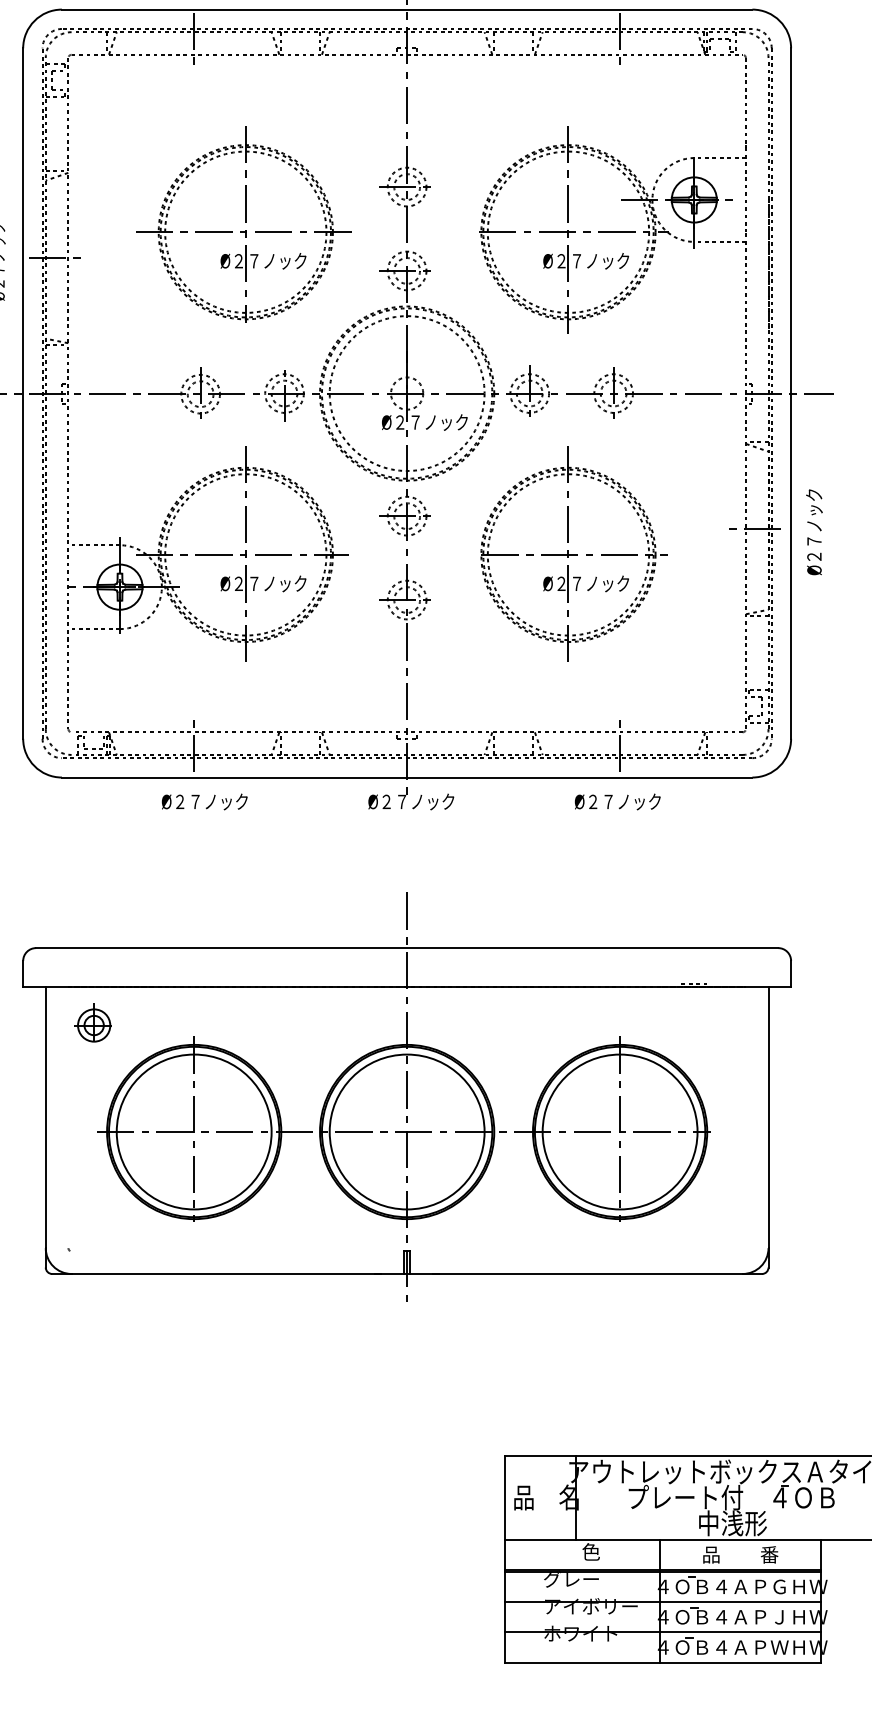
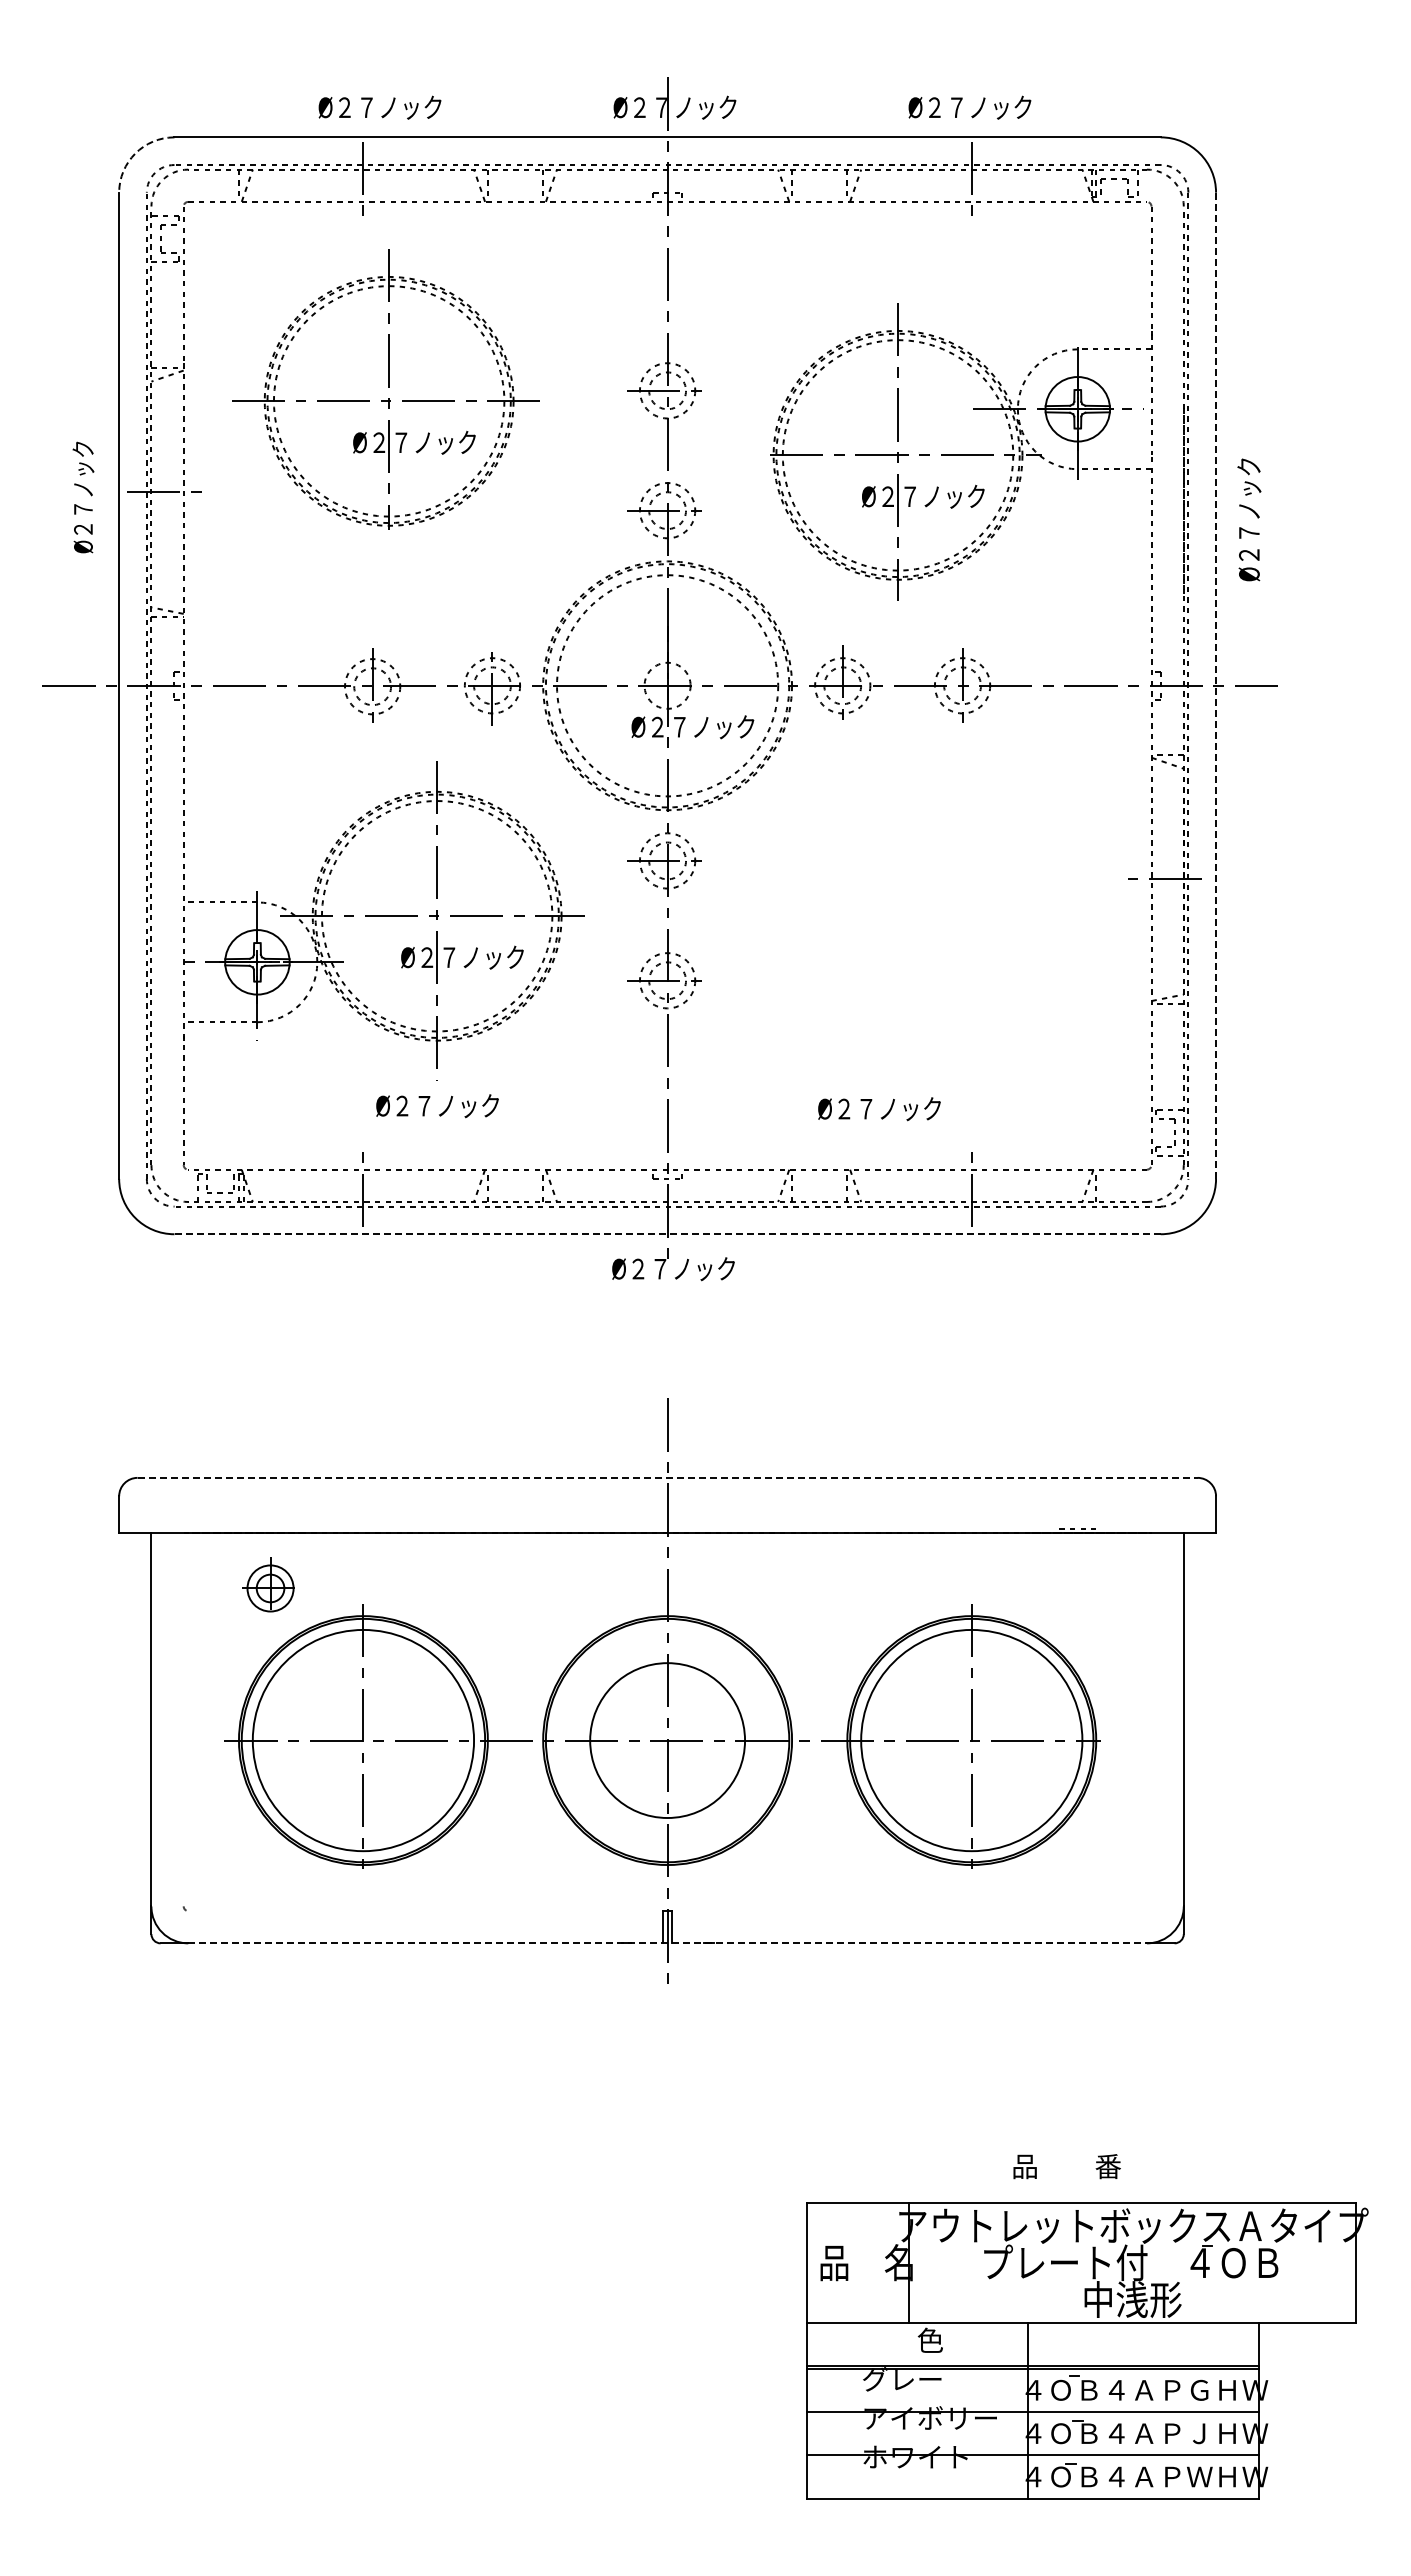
arc: (34, 20) -> (135, 153), solid -> dashed
part: (243, 223) -> (385, 389), moved
line: (791, 394) -> (1216, 686), solid -> dashed
text: (814, 531) -> (1249, 519), moved
part: (573, 553) -> (905, 914), removed
line: (407, 777) -> (667, 1234), solid -> dashed
text: (204, 802) -> (437, 1106), moved
text: (617, 802) -> (879, 1109), moved
line: (407, 947) -> (668, 1477), solid -> dashed
part: (92, 1022) -> (268, 1584), moved
circle: (407, 1131) -> (667, 1740), size x0.7
line: (407, 1274) -> (668, 1943), solid -> dashed
text: (740, 1554) -> (1066, 2166), moved

